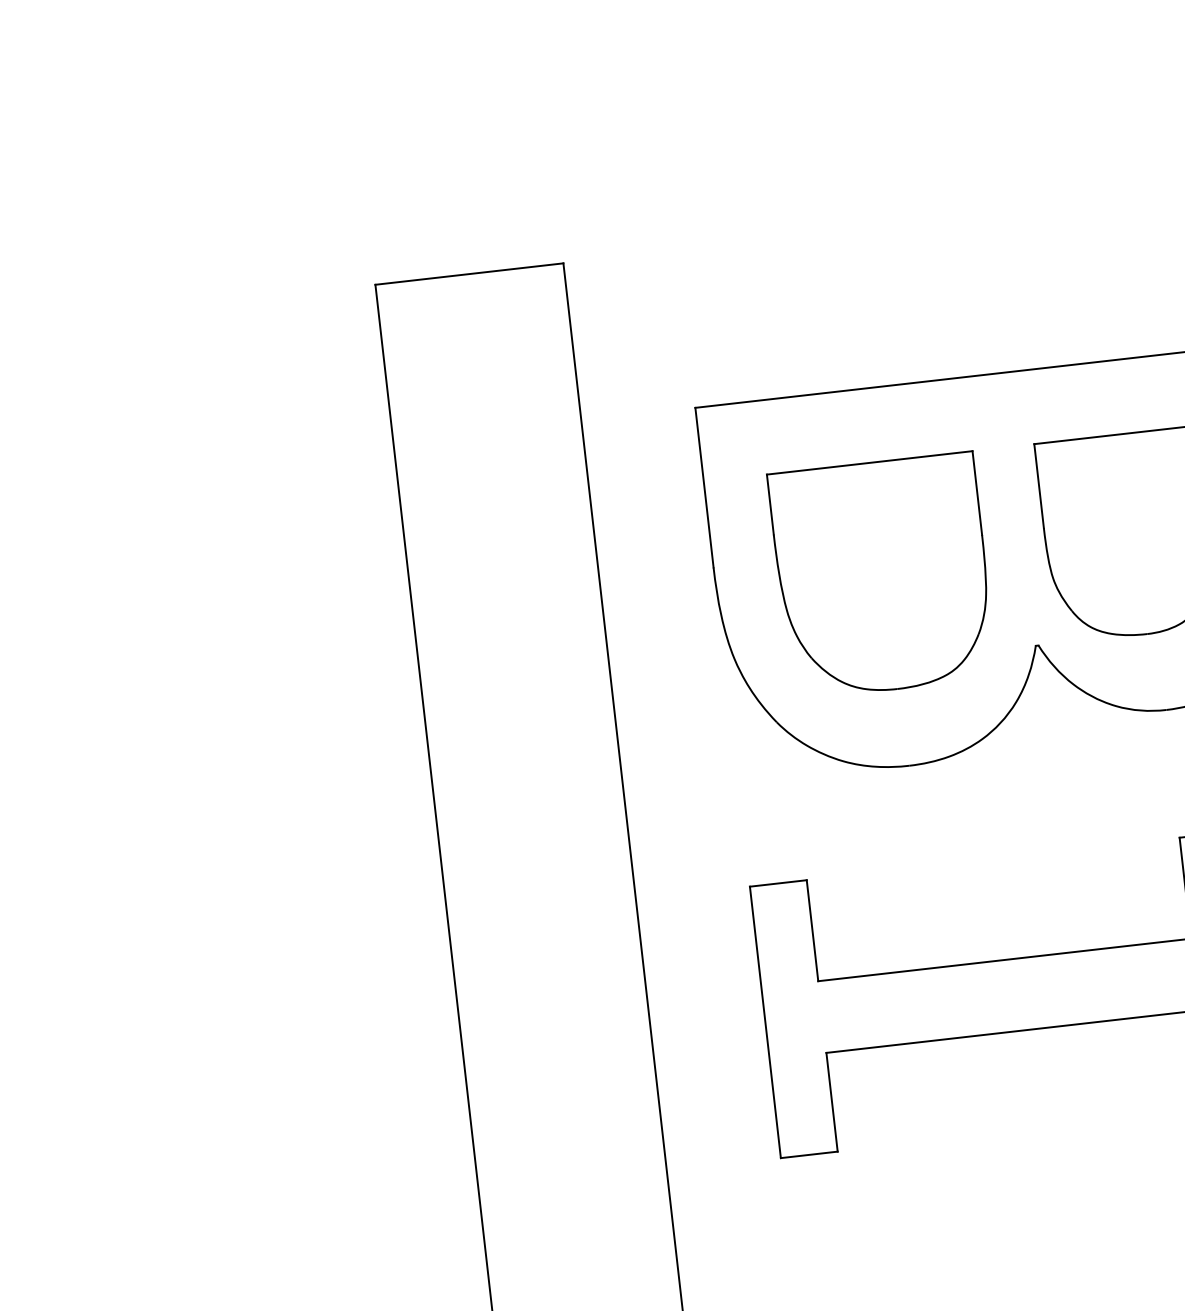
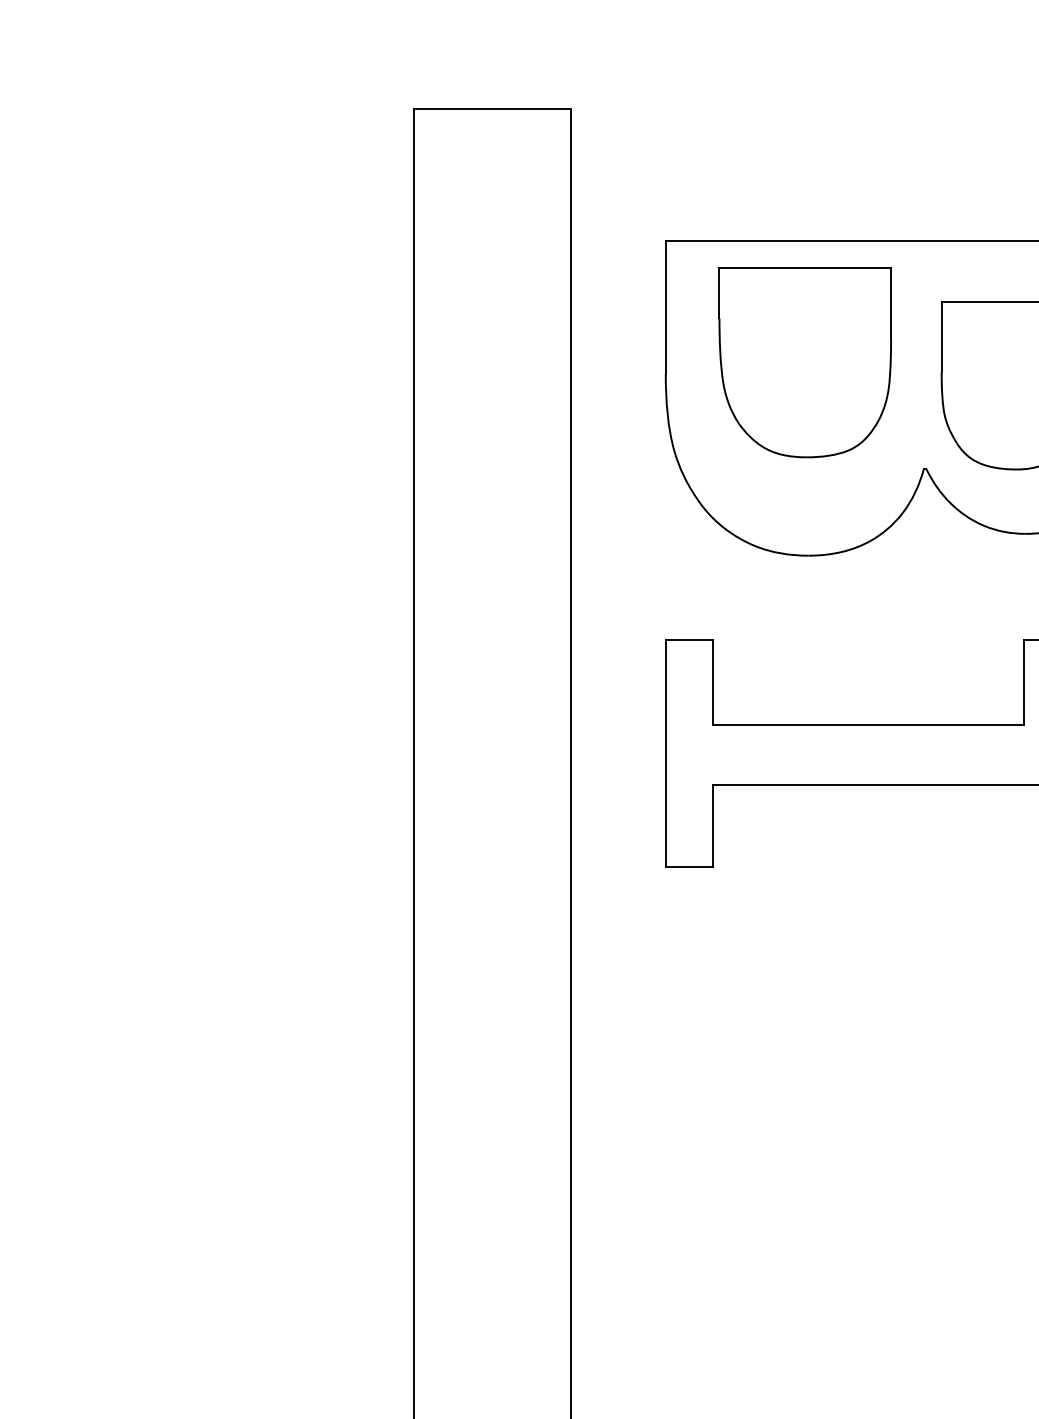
part: (881, 575) -> (804, 362), moved

